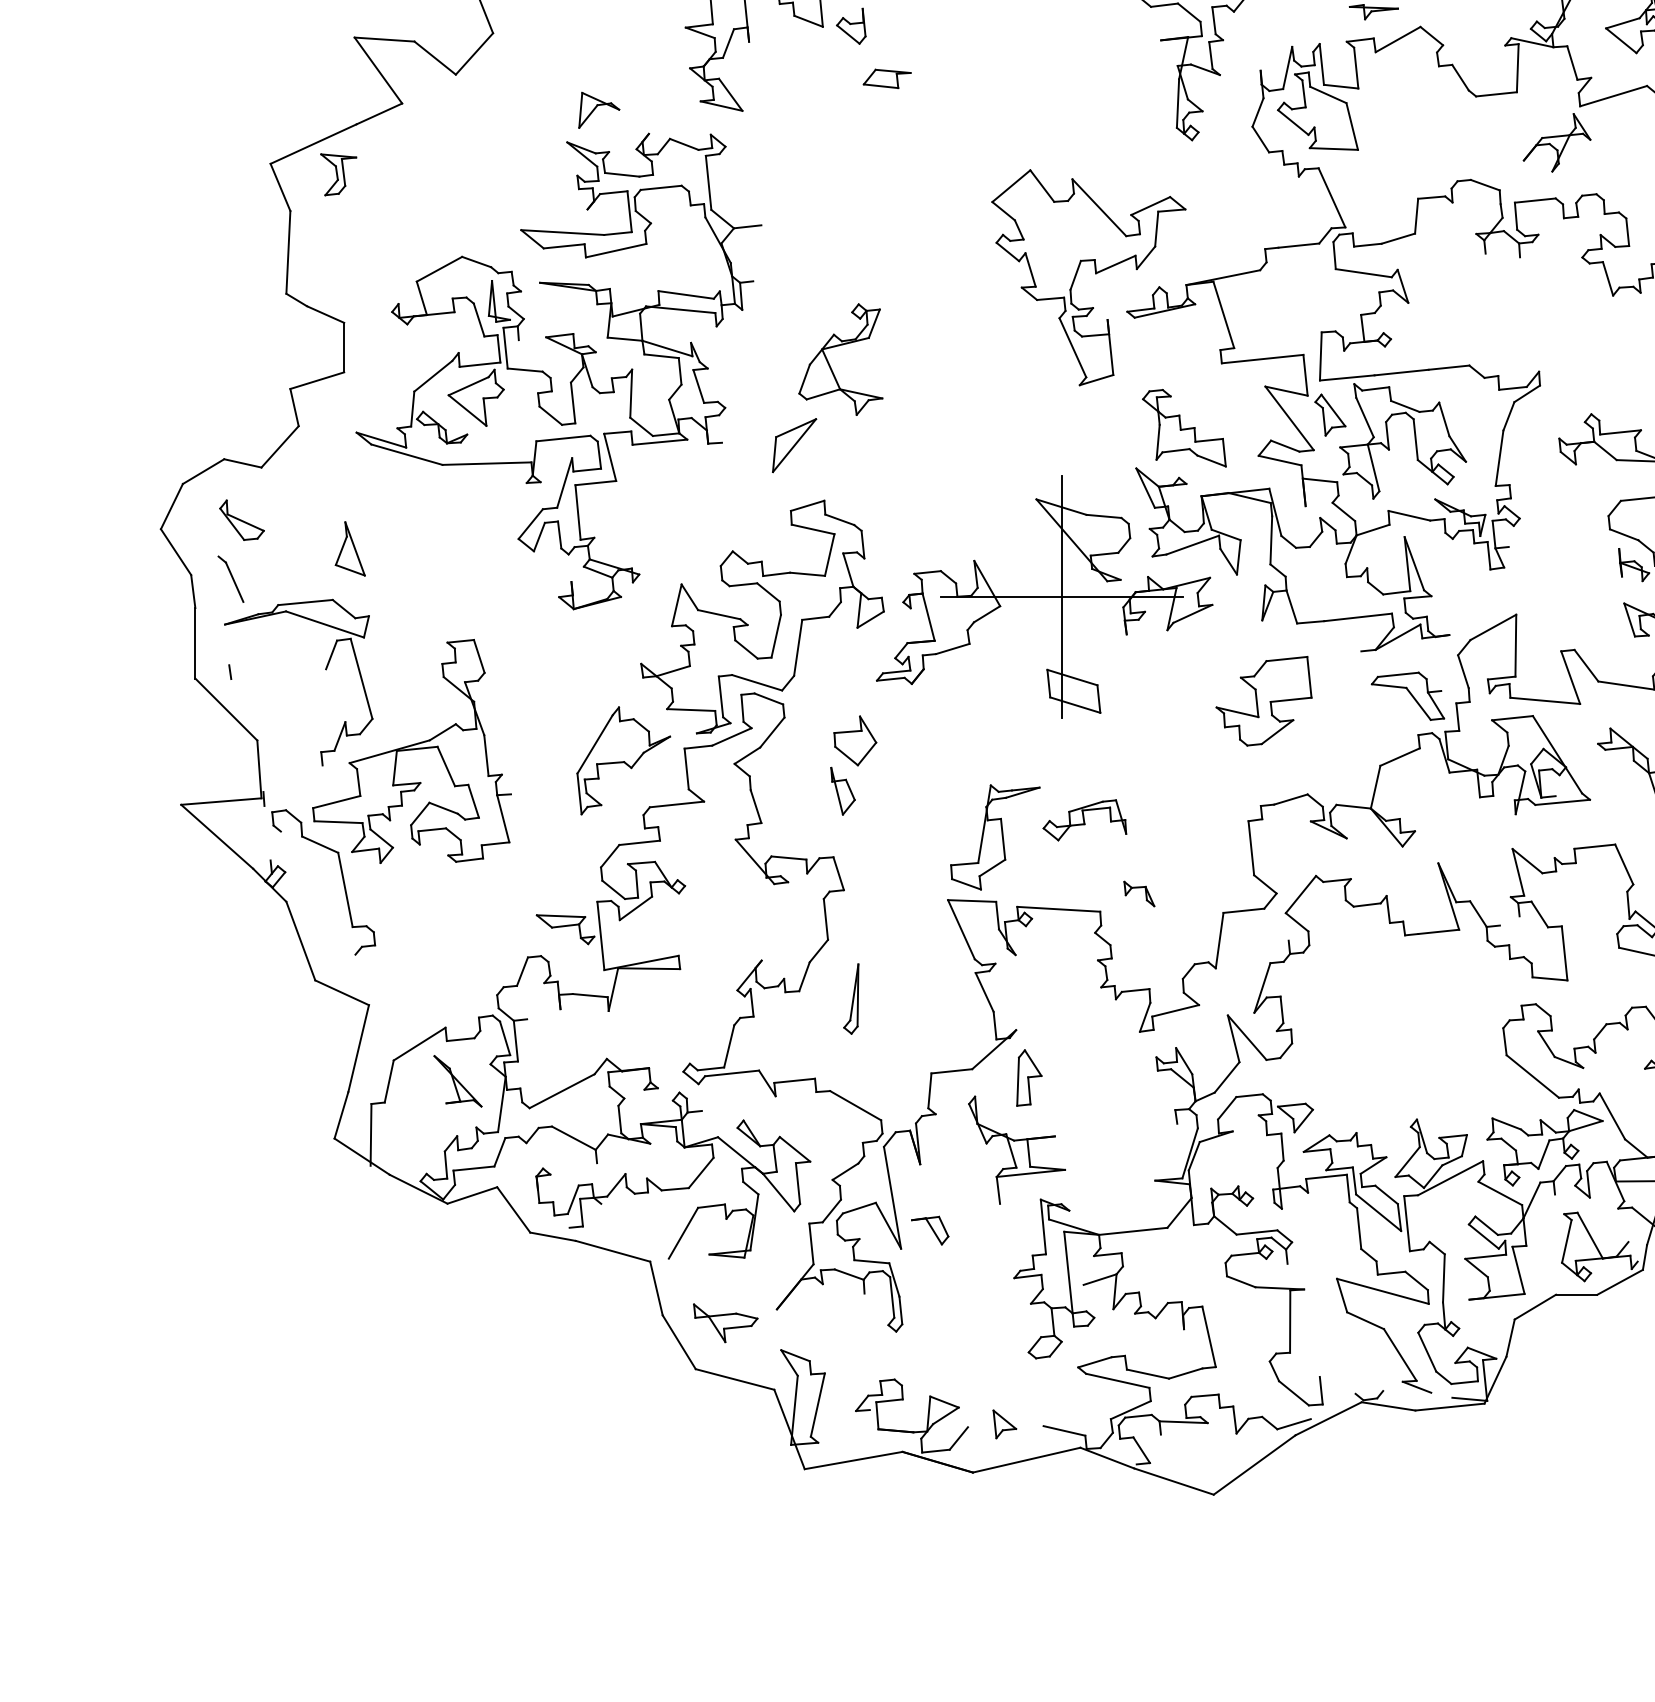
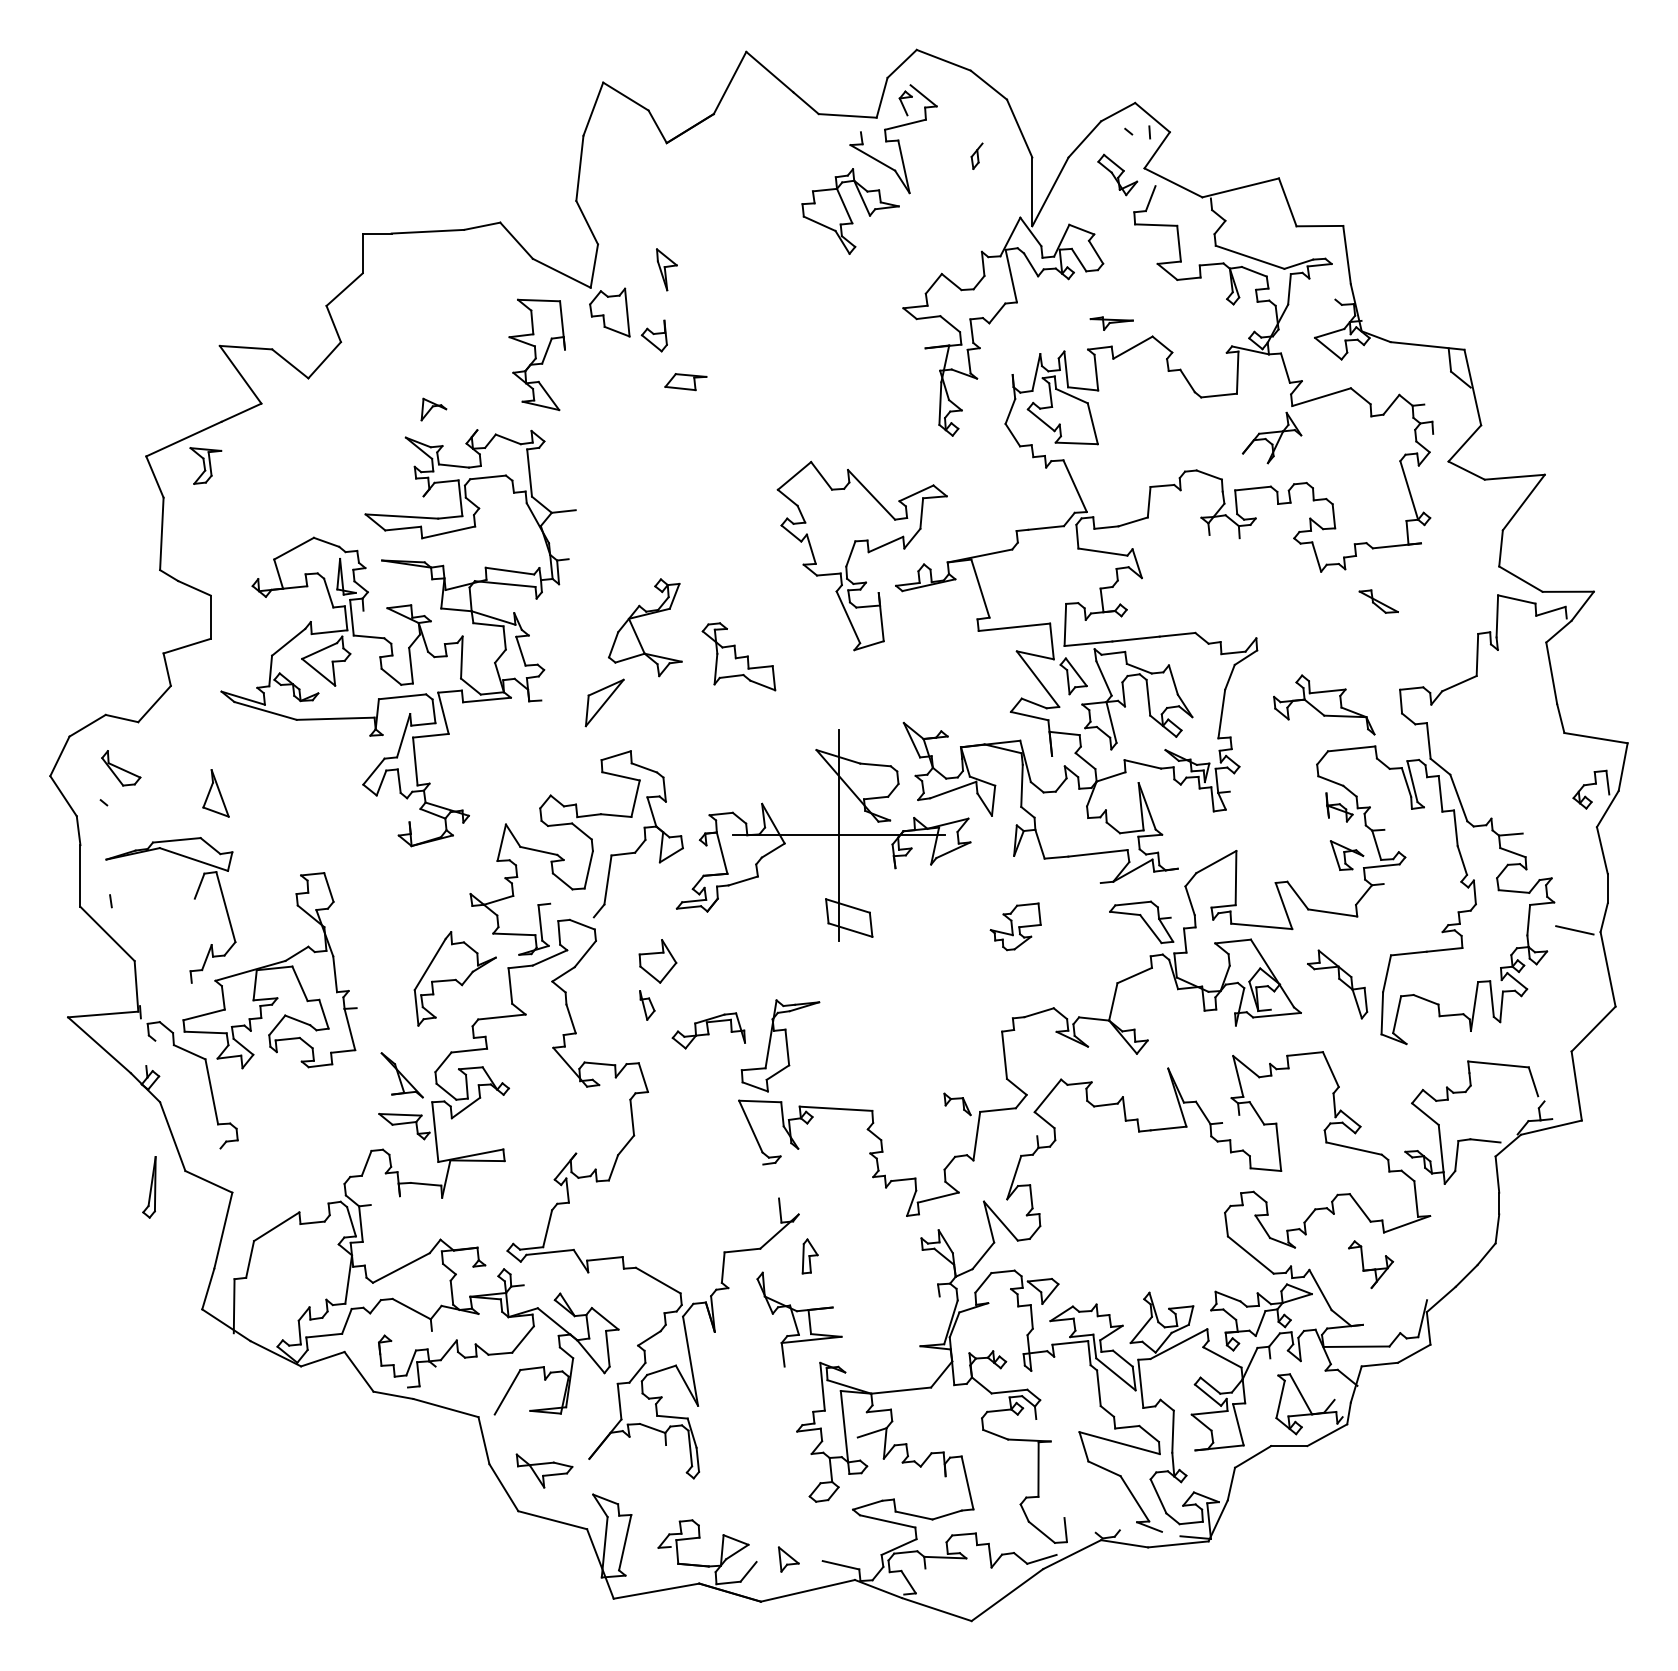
part: (598, 110) -> (433, 409), size x0.7
part: (1183, 427) -> (738, 656), moved
line: (234, 582) -> (114, 822), removed
line: (756, 682) -> (571, 910), removed
part: (1263, 701) -> (1015, 926), size x0.6
part: (843, 791) -> (647, 1005), size x0.7
part: (1084, 819) -> (708, 1030), moved
part: (1139, 894) -> (957, 1104), moved
line: (985, 992) -> (771, 1181), removed
part: (851, 999) -> (149, 1187), moved
part: (1028, 1078) -> (809, 1256), size x0.7
part: (457, 1081) -> (401, 1075), moved
part: (930, 1230) -> (723, 1389), removed

